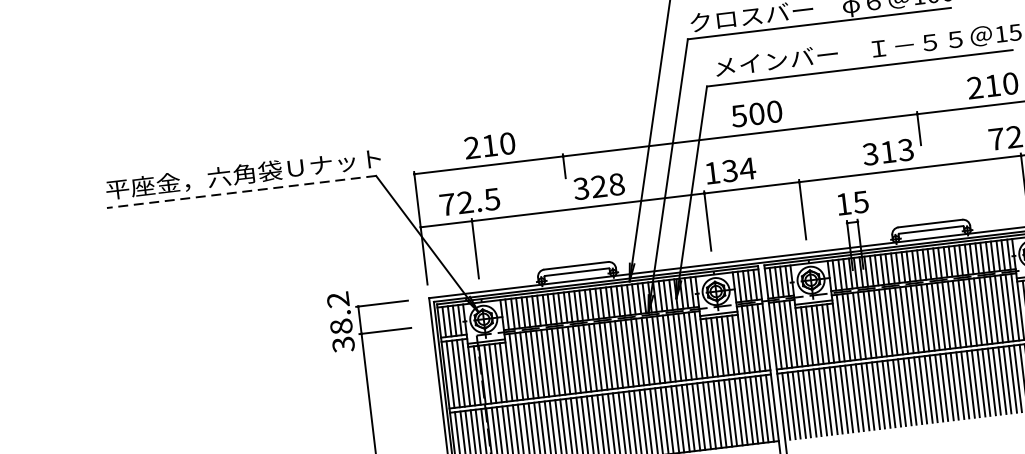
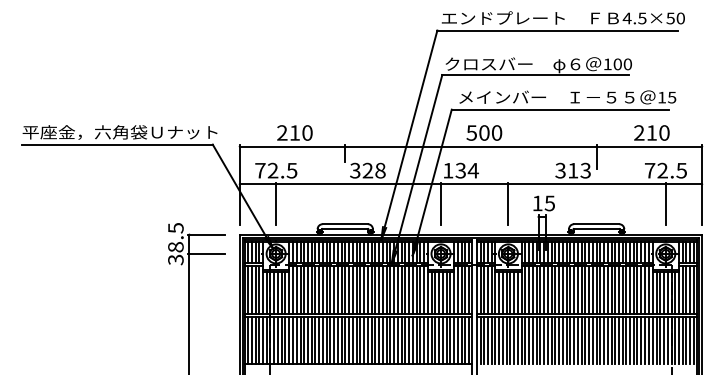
line: (241, 191) -> (117, 144), dashed -> solid
text: (337, 300) -> (175, 228), 38.2 -> 38.5

